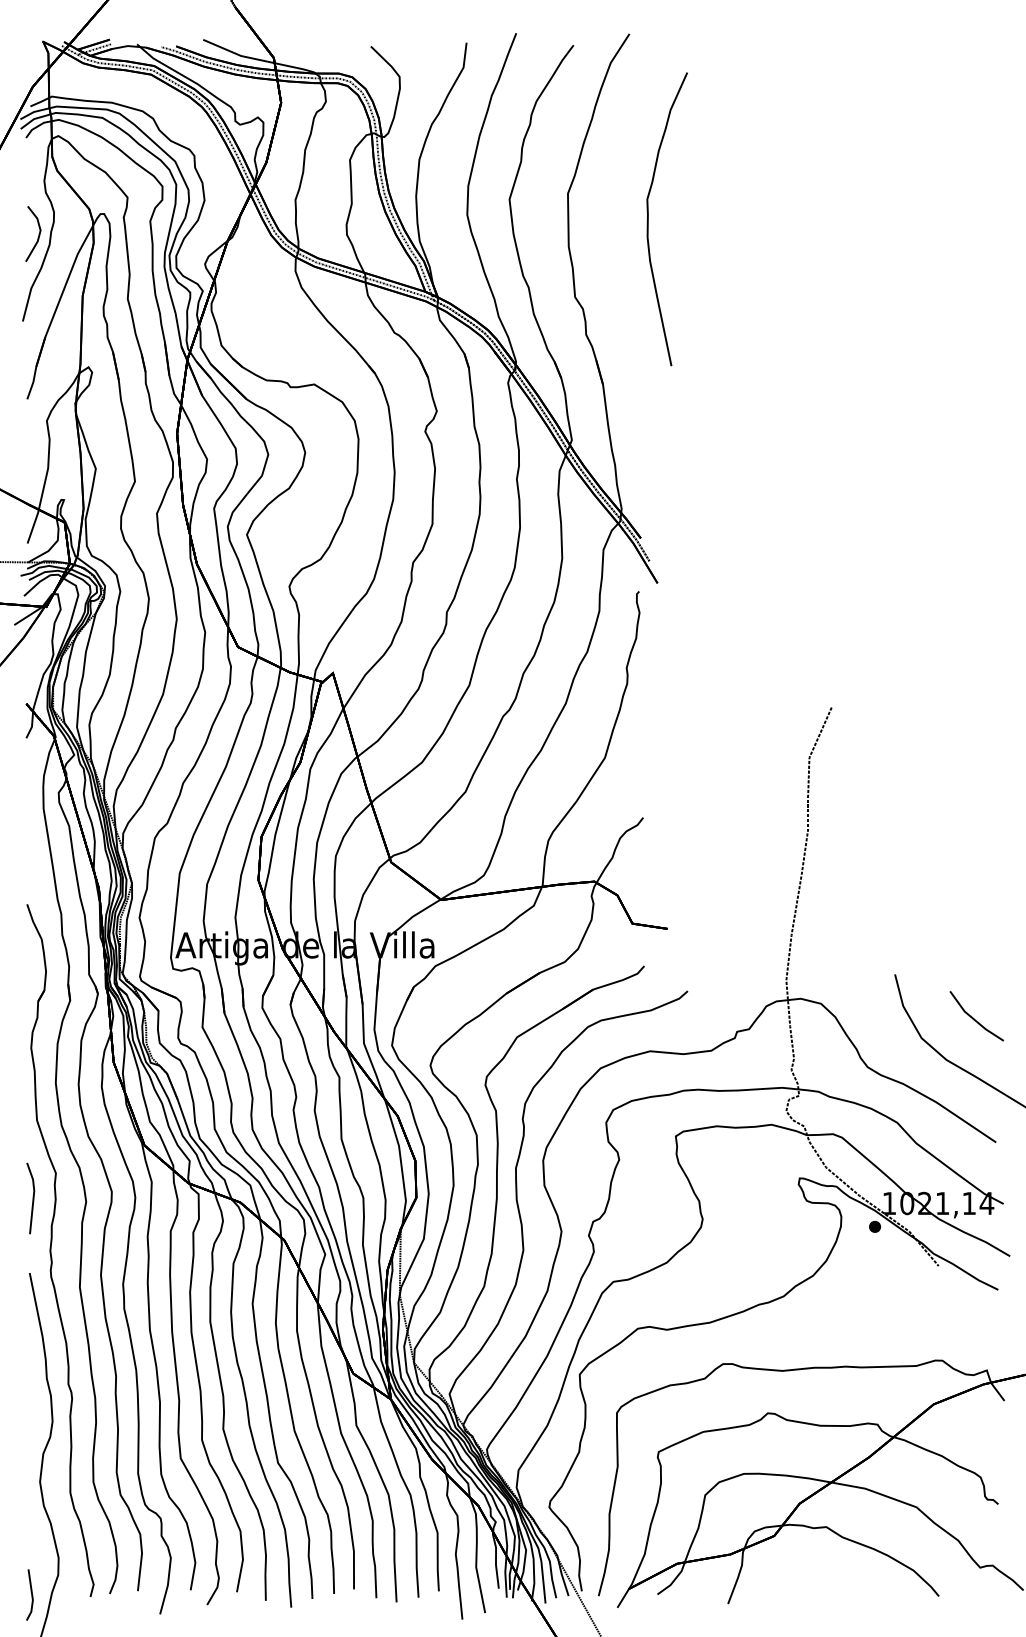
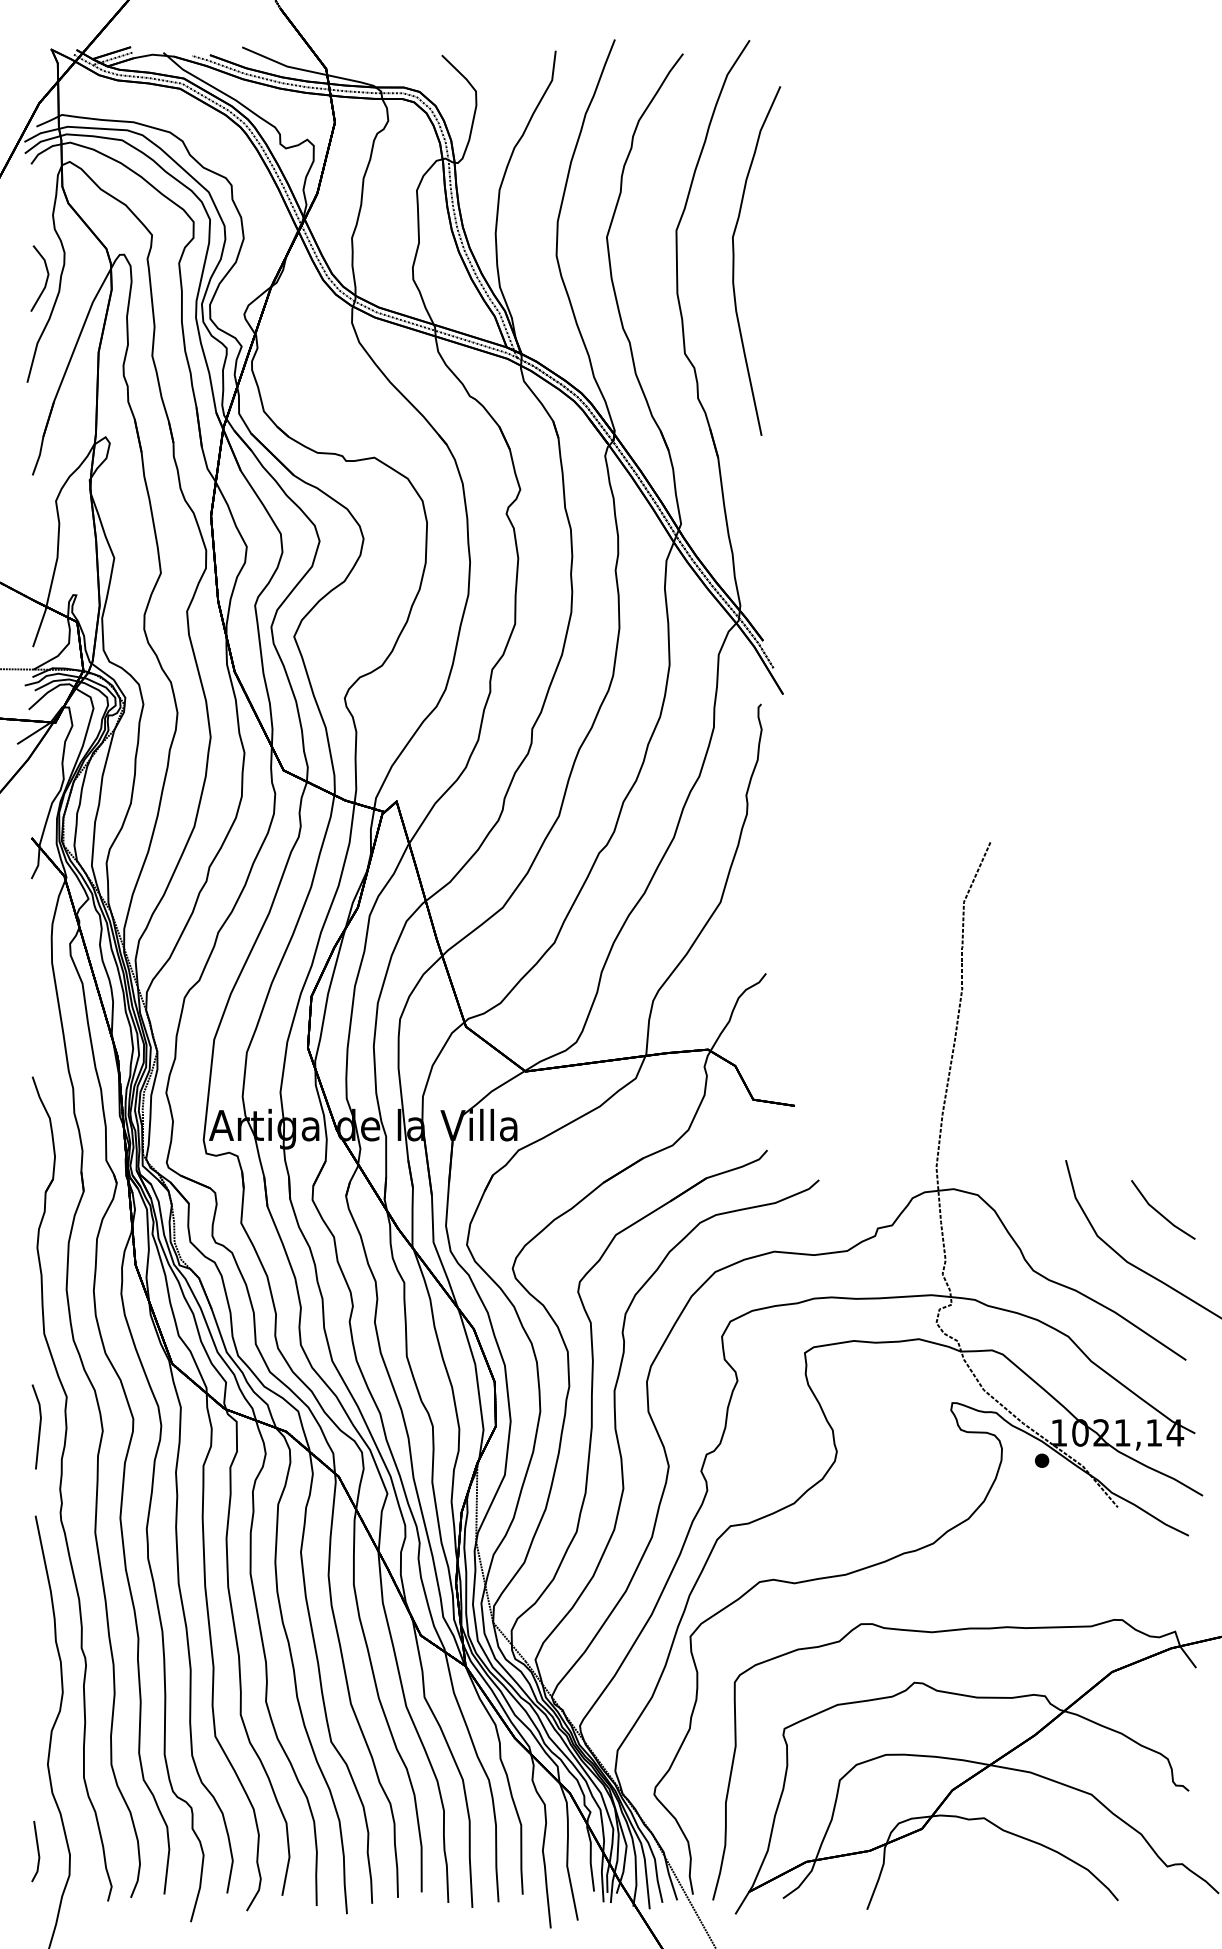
curve: (648, 219) -> (734, 261), moved
part: (29, 1594) -> (35, 1850), moved

